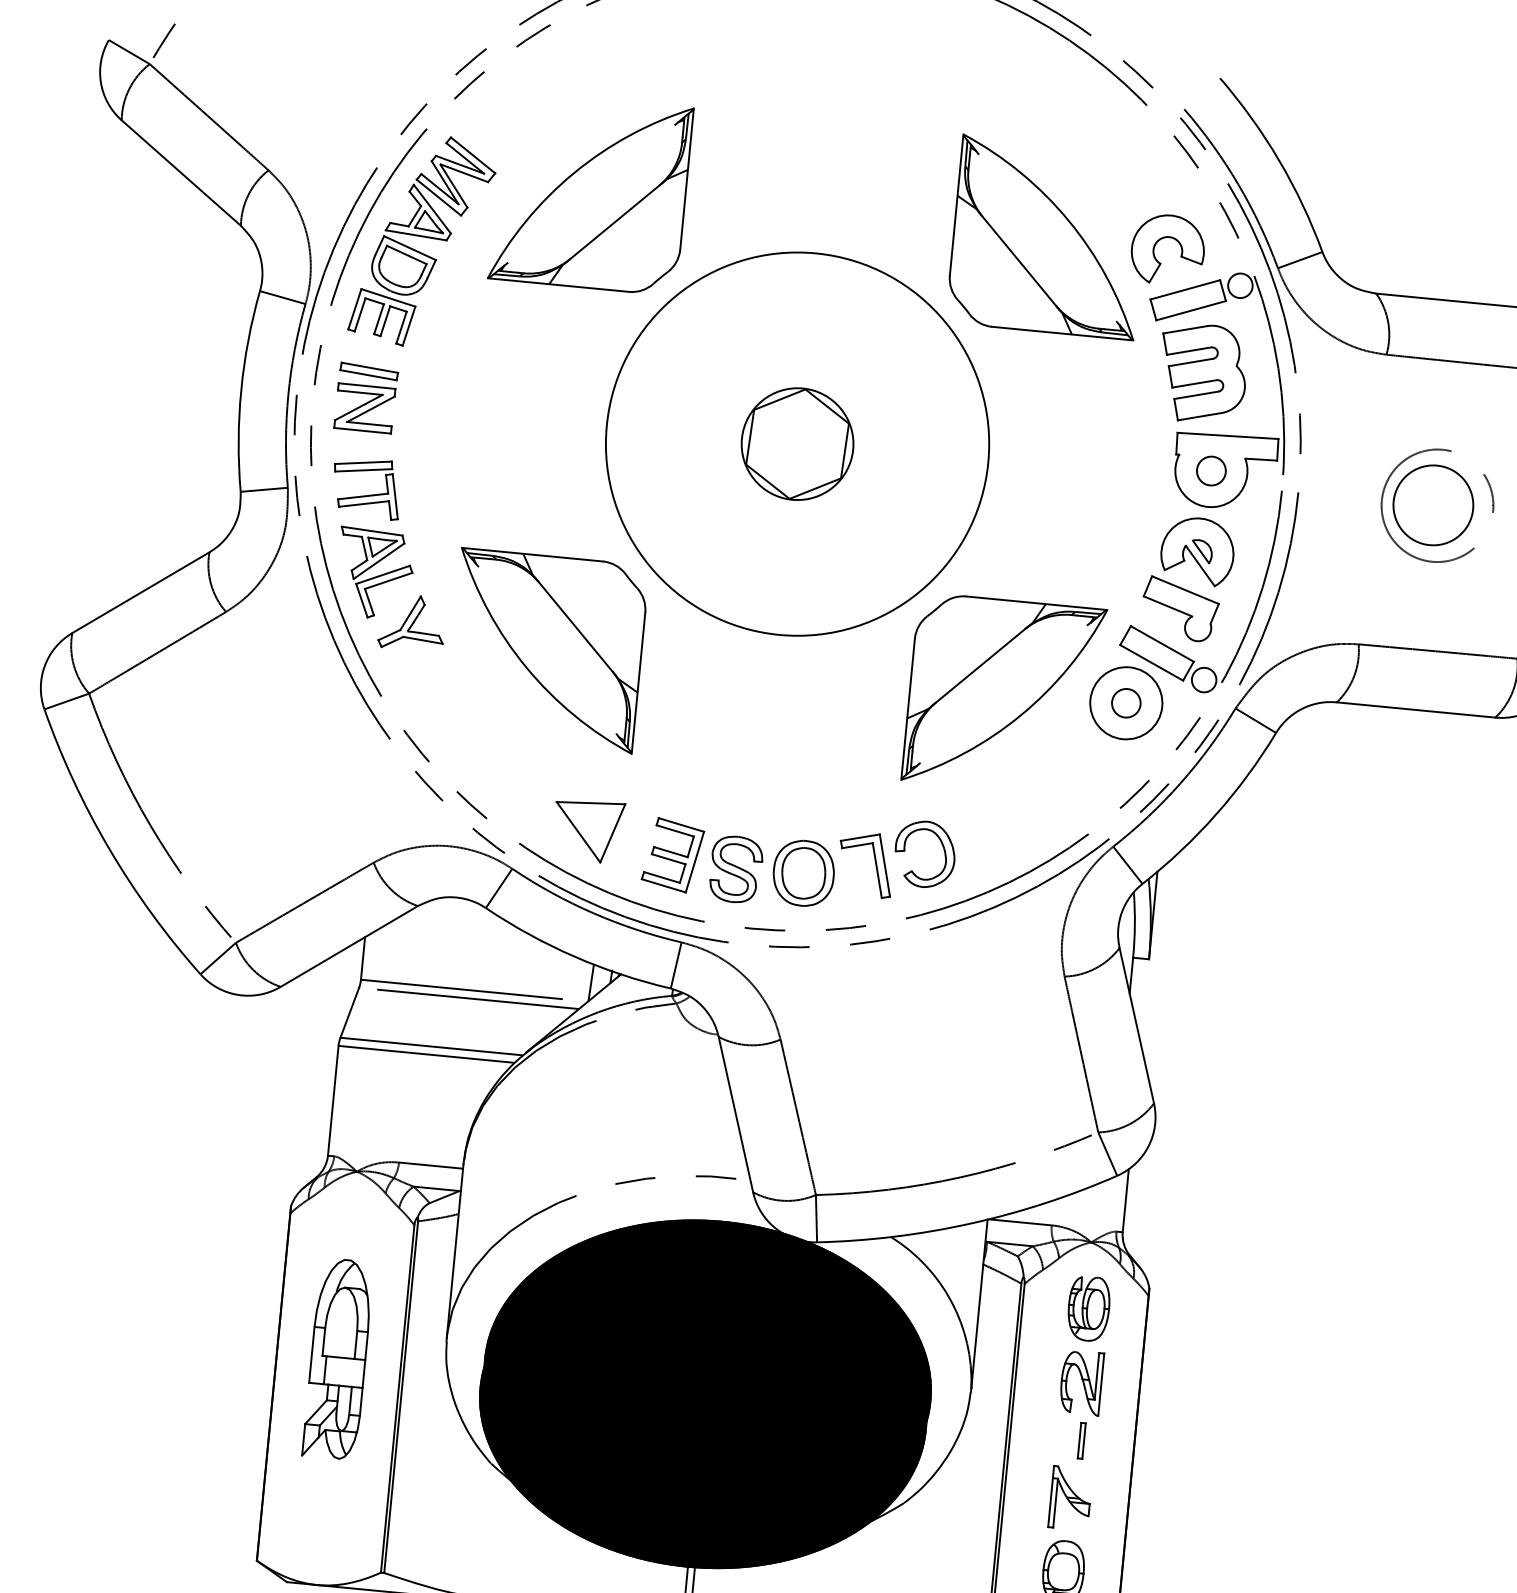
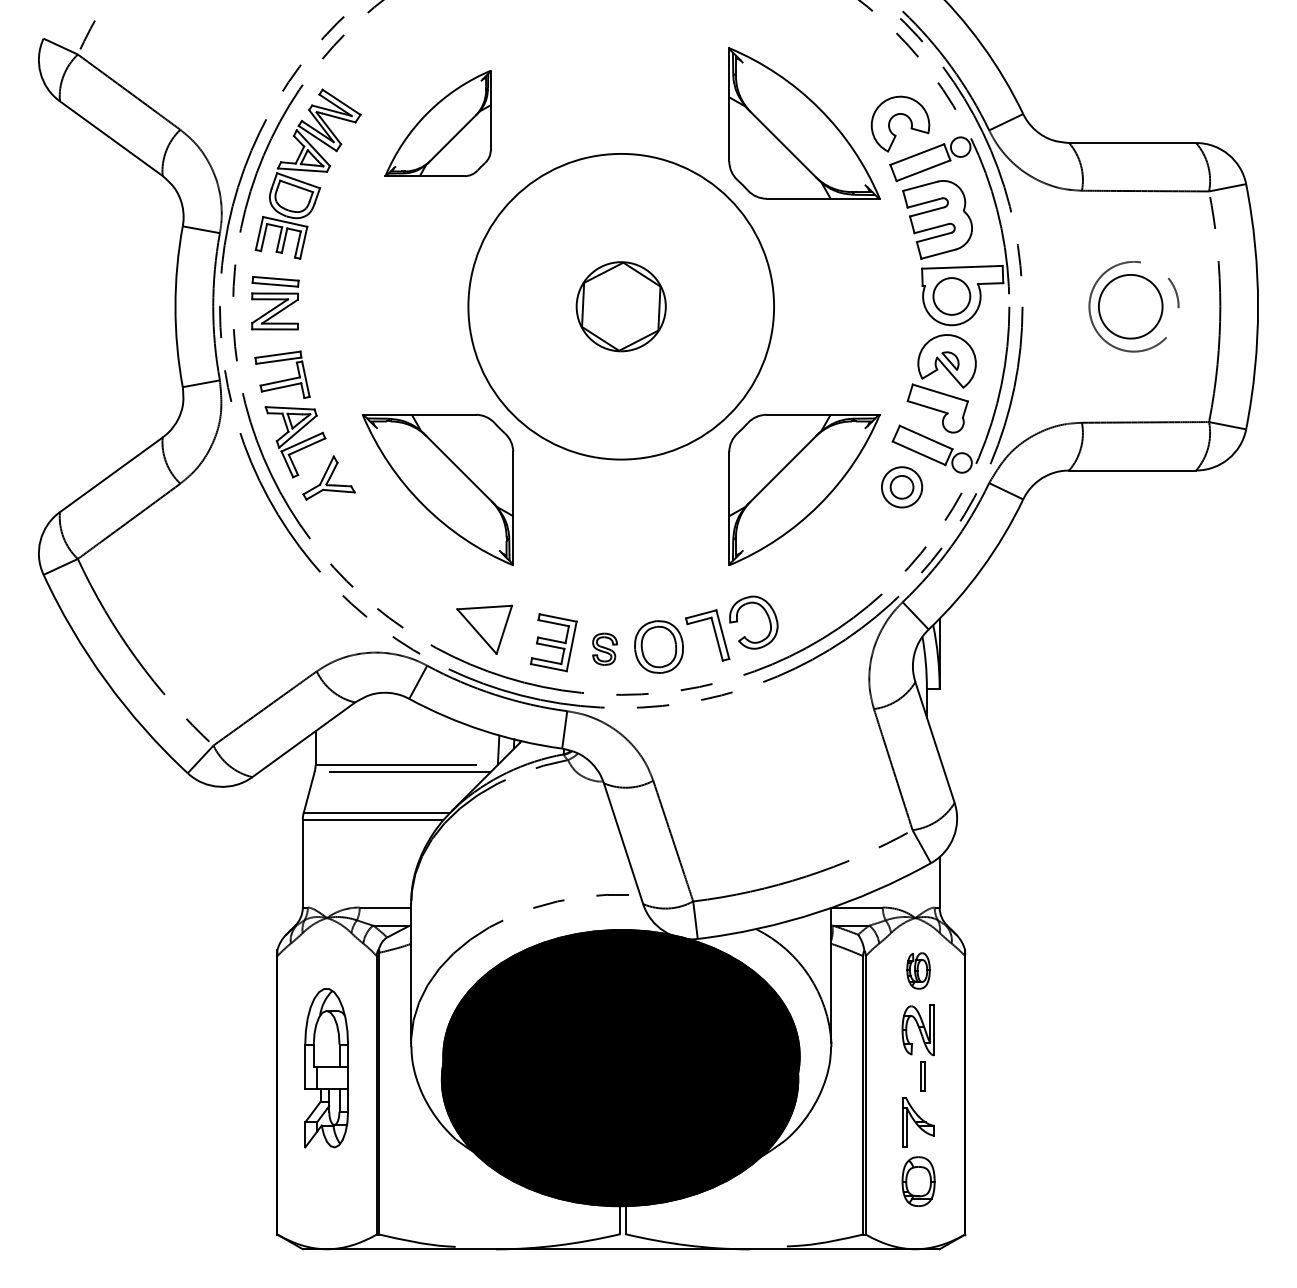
part: (591, 193) -> (438, 123), size x0.7
circle: (1210, 471) -> (951, 296), size x1.6
circle: (1125, 703) -> (901, 487), size x0.7
part: (735, 869) -> (604, 649), size x0.6
part: (1088, 1308) -> (918, 970), size x0.7

